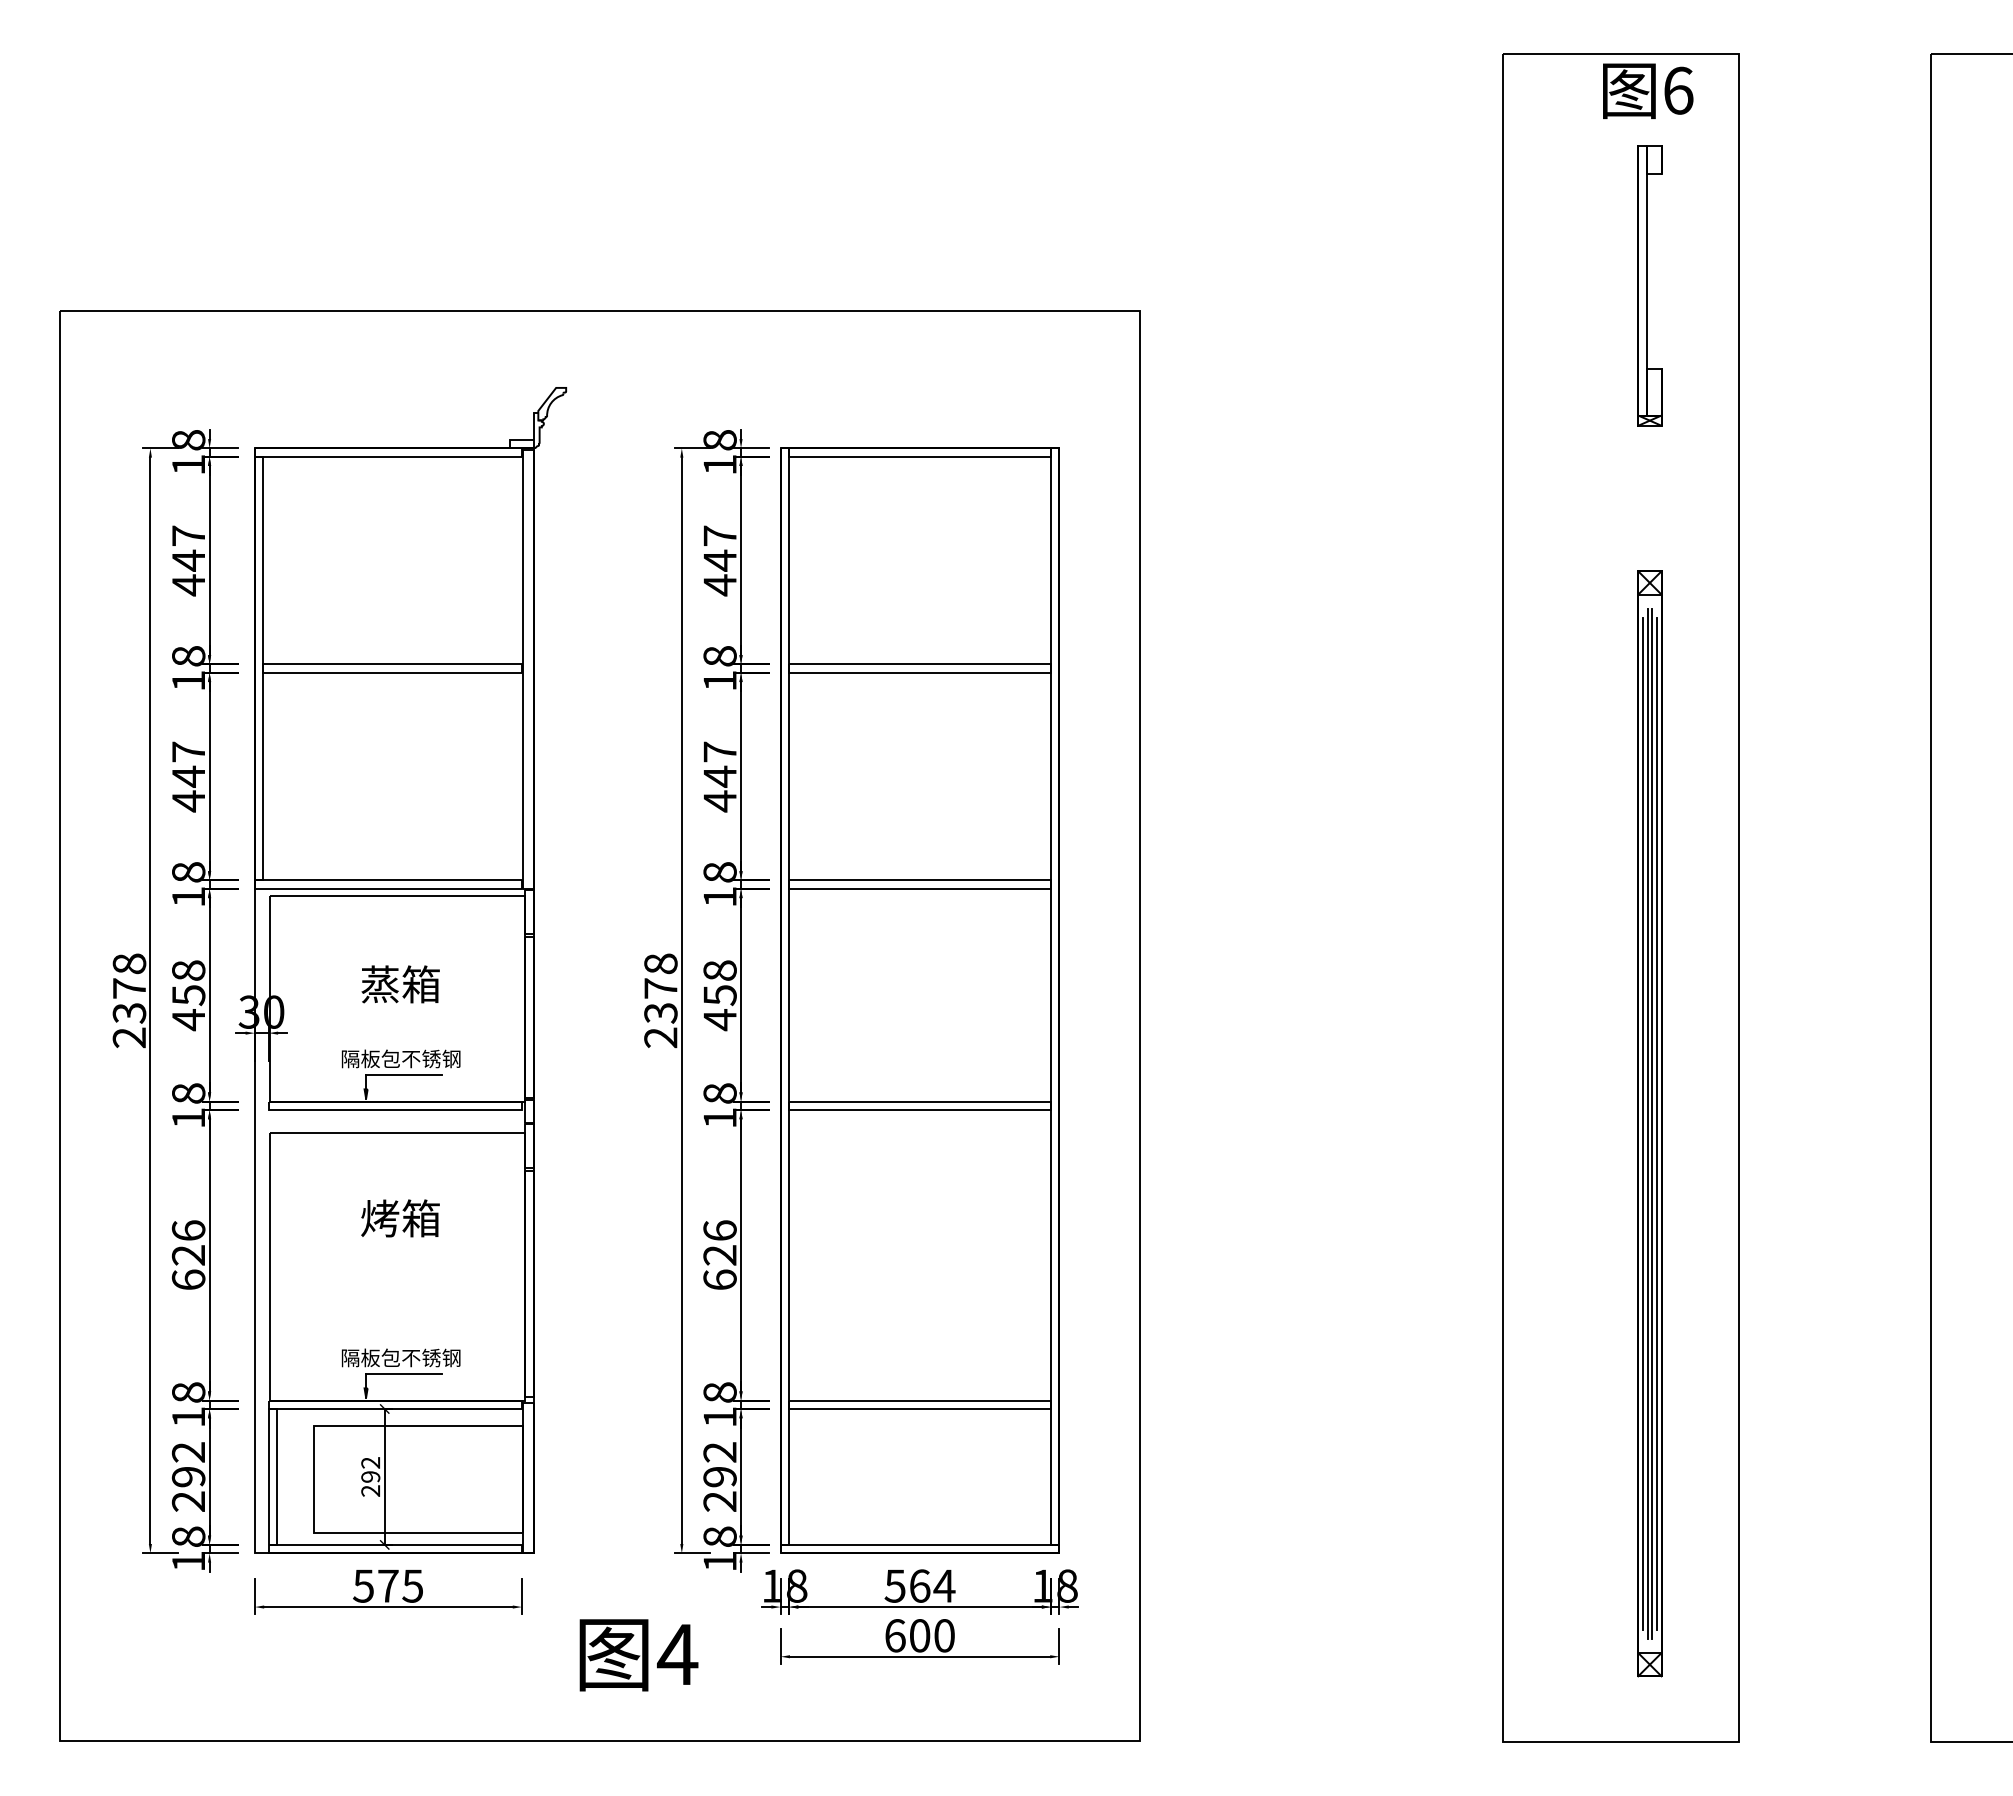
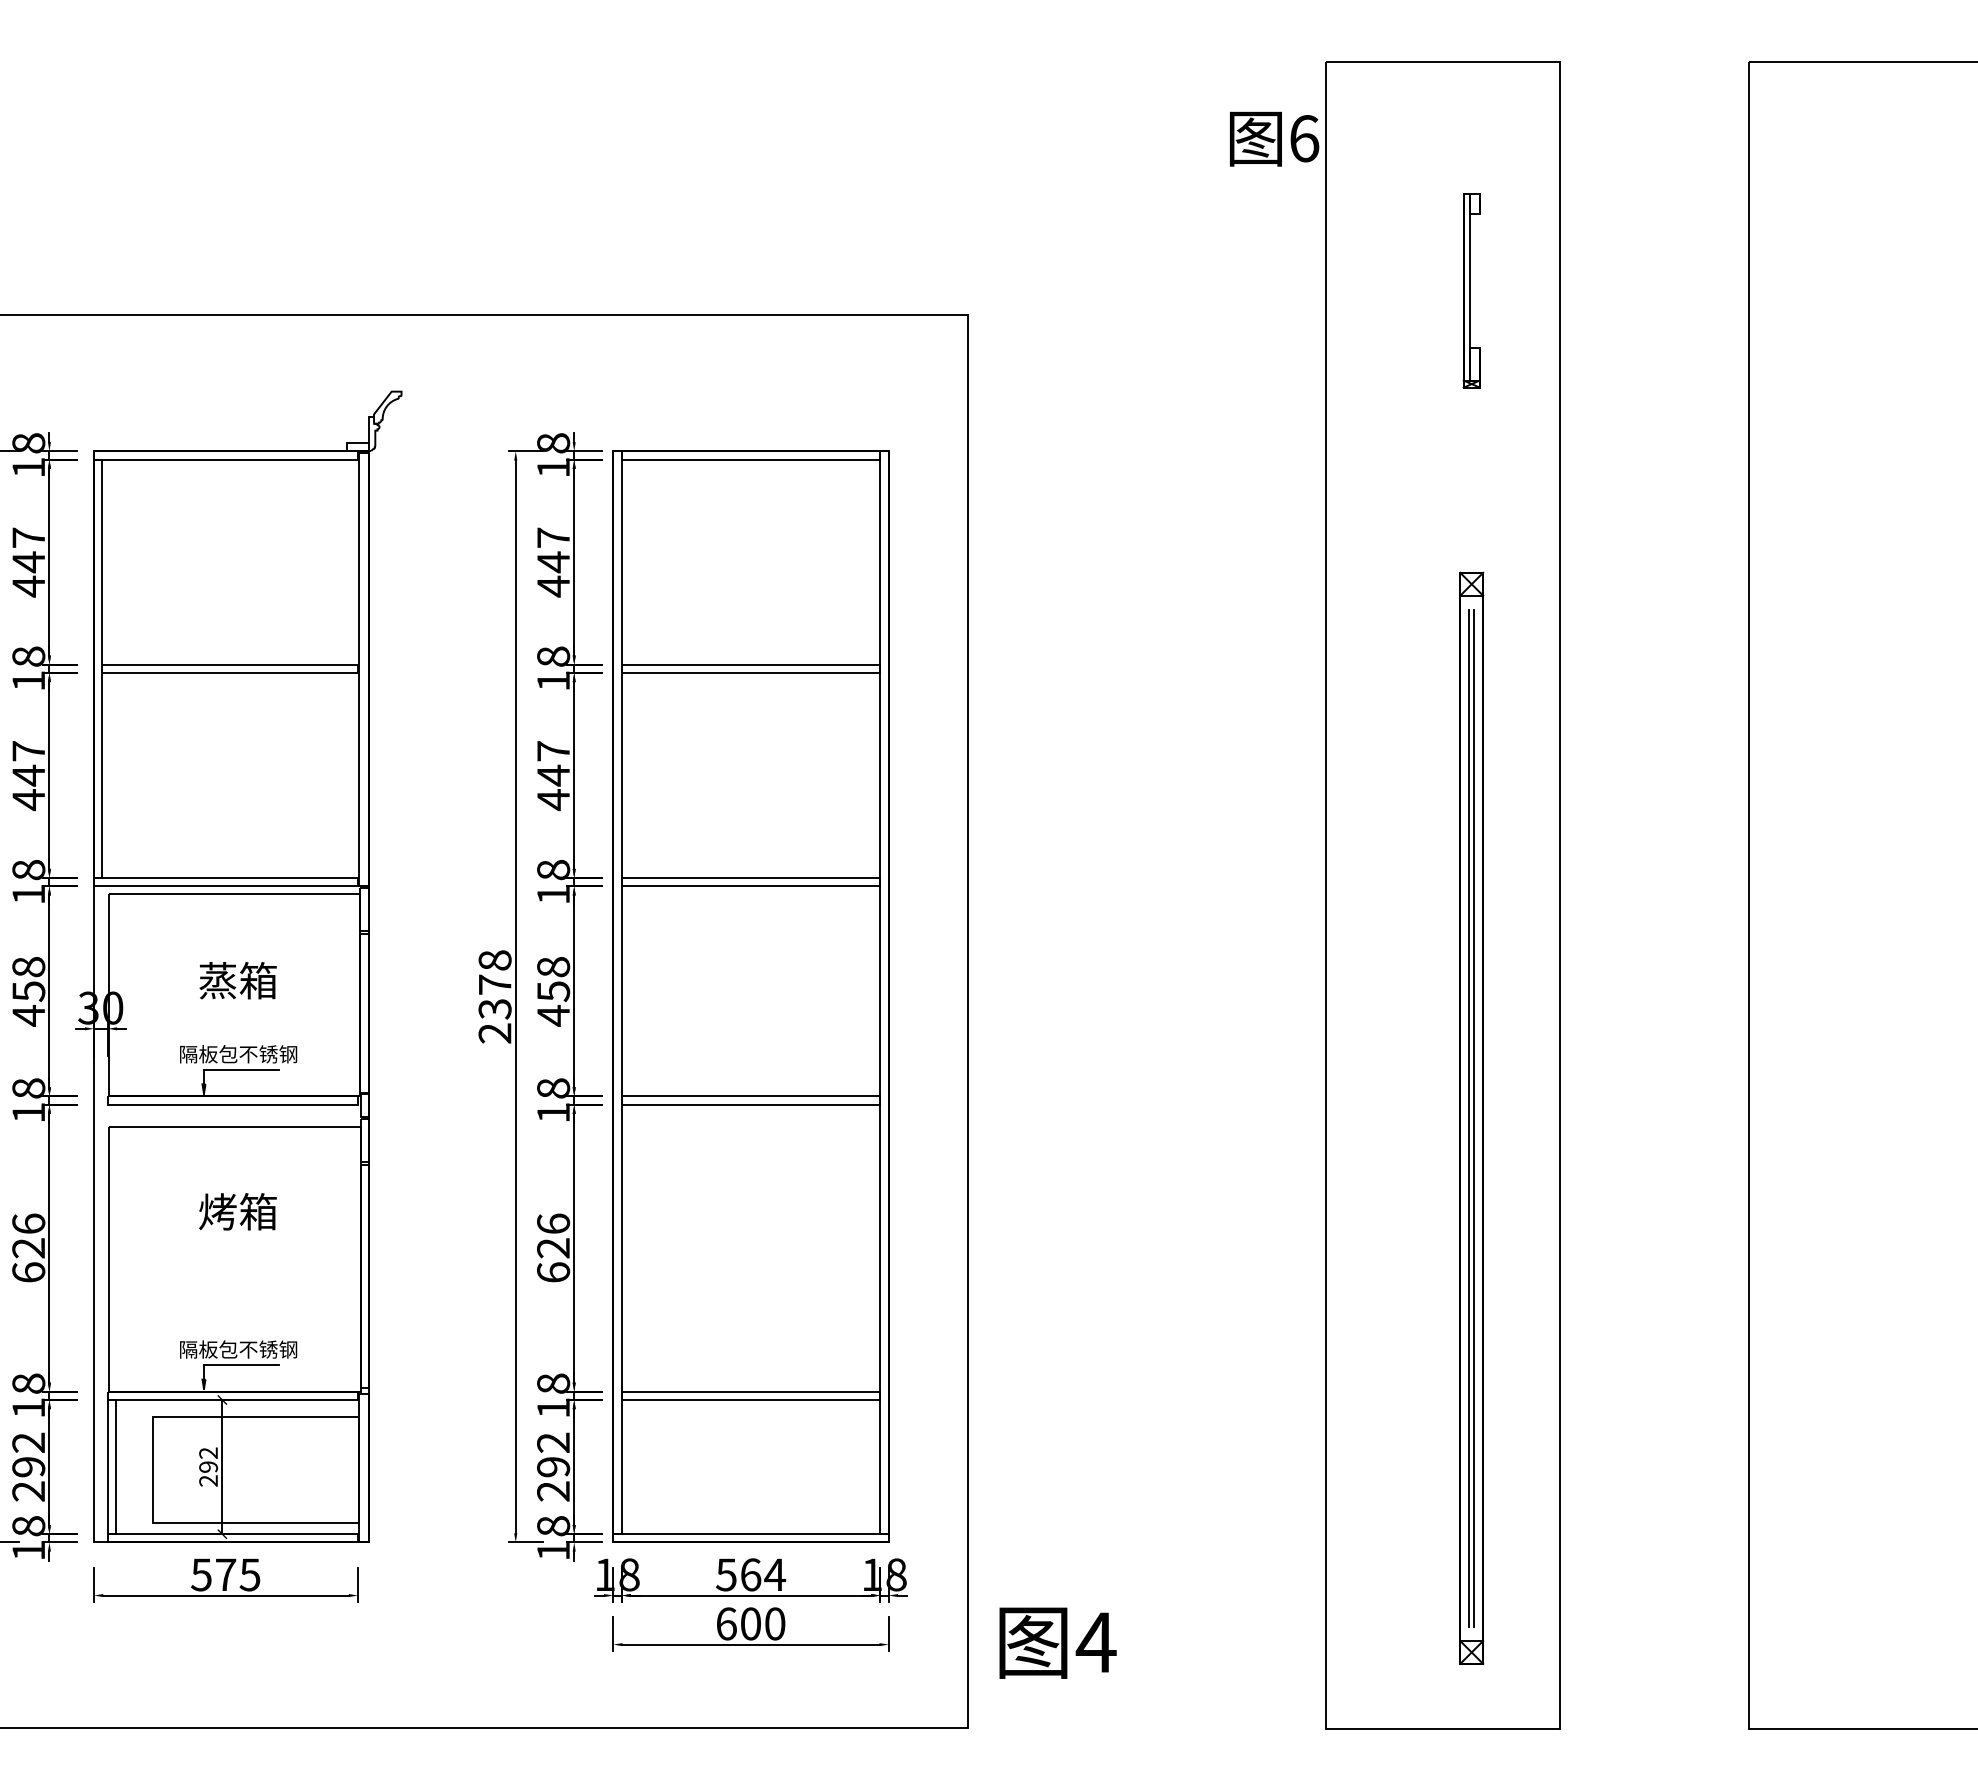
text: (1648, 90) -> (1274, 138), moved
part: (1649, 285) -> (1471, 290), size x0.7
line: (1642, 1123) -> (1464, 1118), removed
line: (1656, 1123) -> (1478, 1118), removed
text: (638, 1655) -> (1057, 1643), moved

